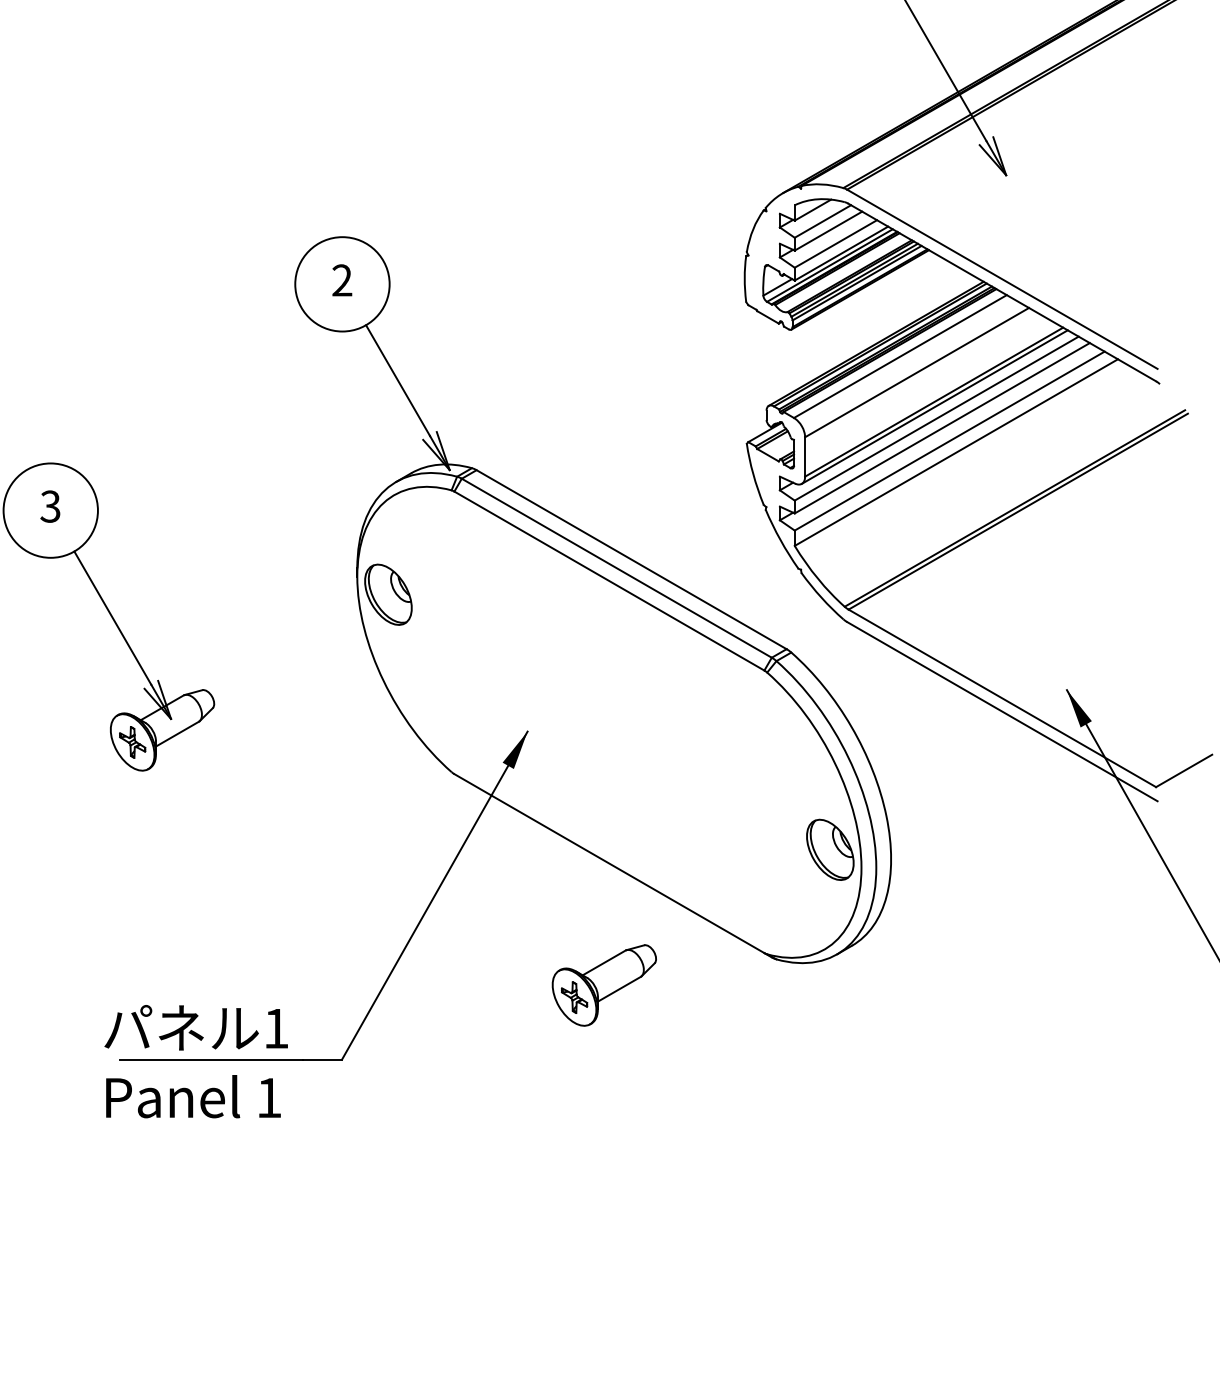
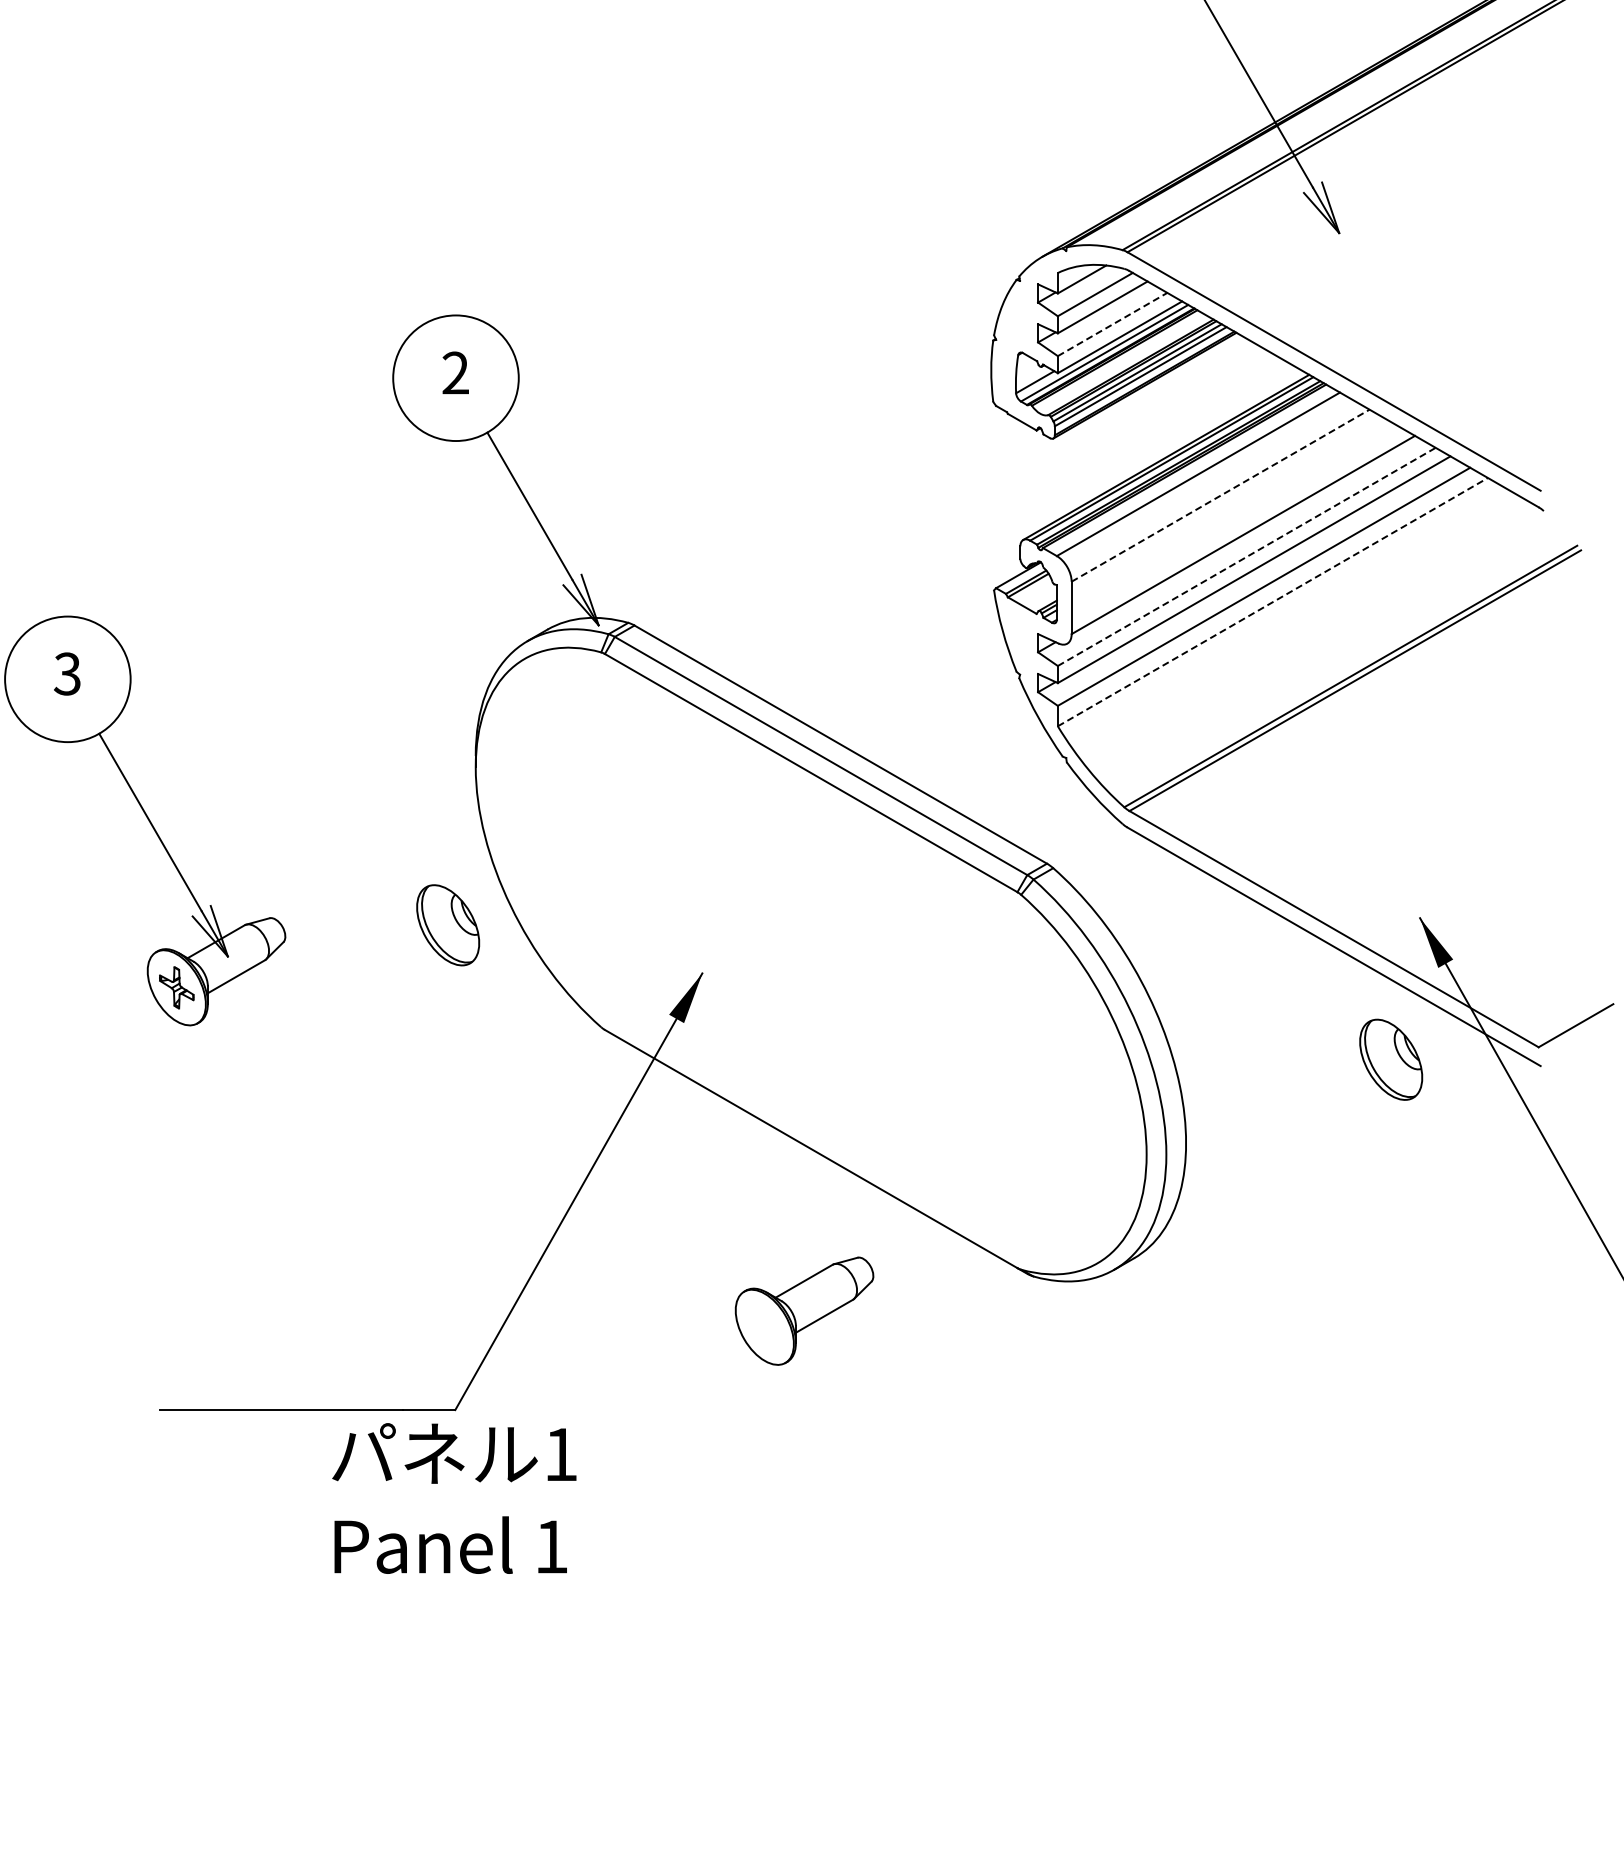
line: (836, 243) -> (1113, 324), solid -> dashed
line: (917, 372) -> (1221, 495), solid -> dashed
line: (935, 407) -> (1244, 541), removed
line: (937, 418) -> (1247, 556), solid -> dashed
line: (956, 452) -> (1273, 601), solid -> dashed
part: (388, 594) -> (448, 925), moved
part: (830, 849) -> (1391, 1059), moved
part: (574, 996) -> (764, 1326), removed
text: (196, 1061) -> (454, 1498), moved

